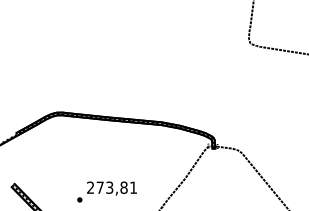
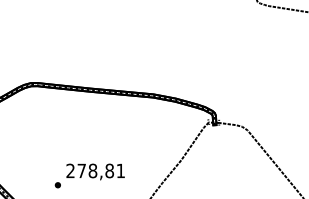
text: (109, 187) -> (92, 170), 273,81 -> 278,81

